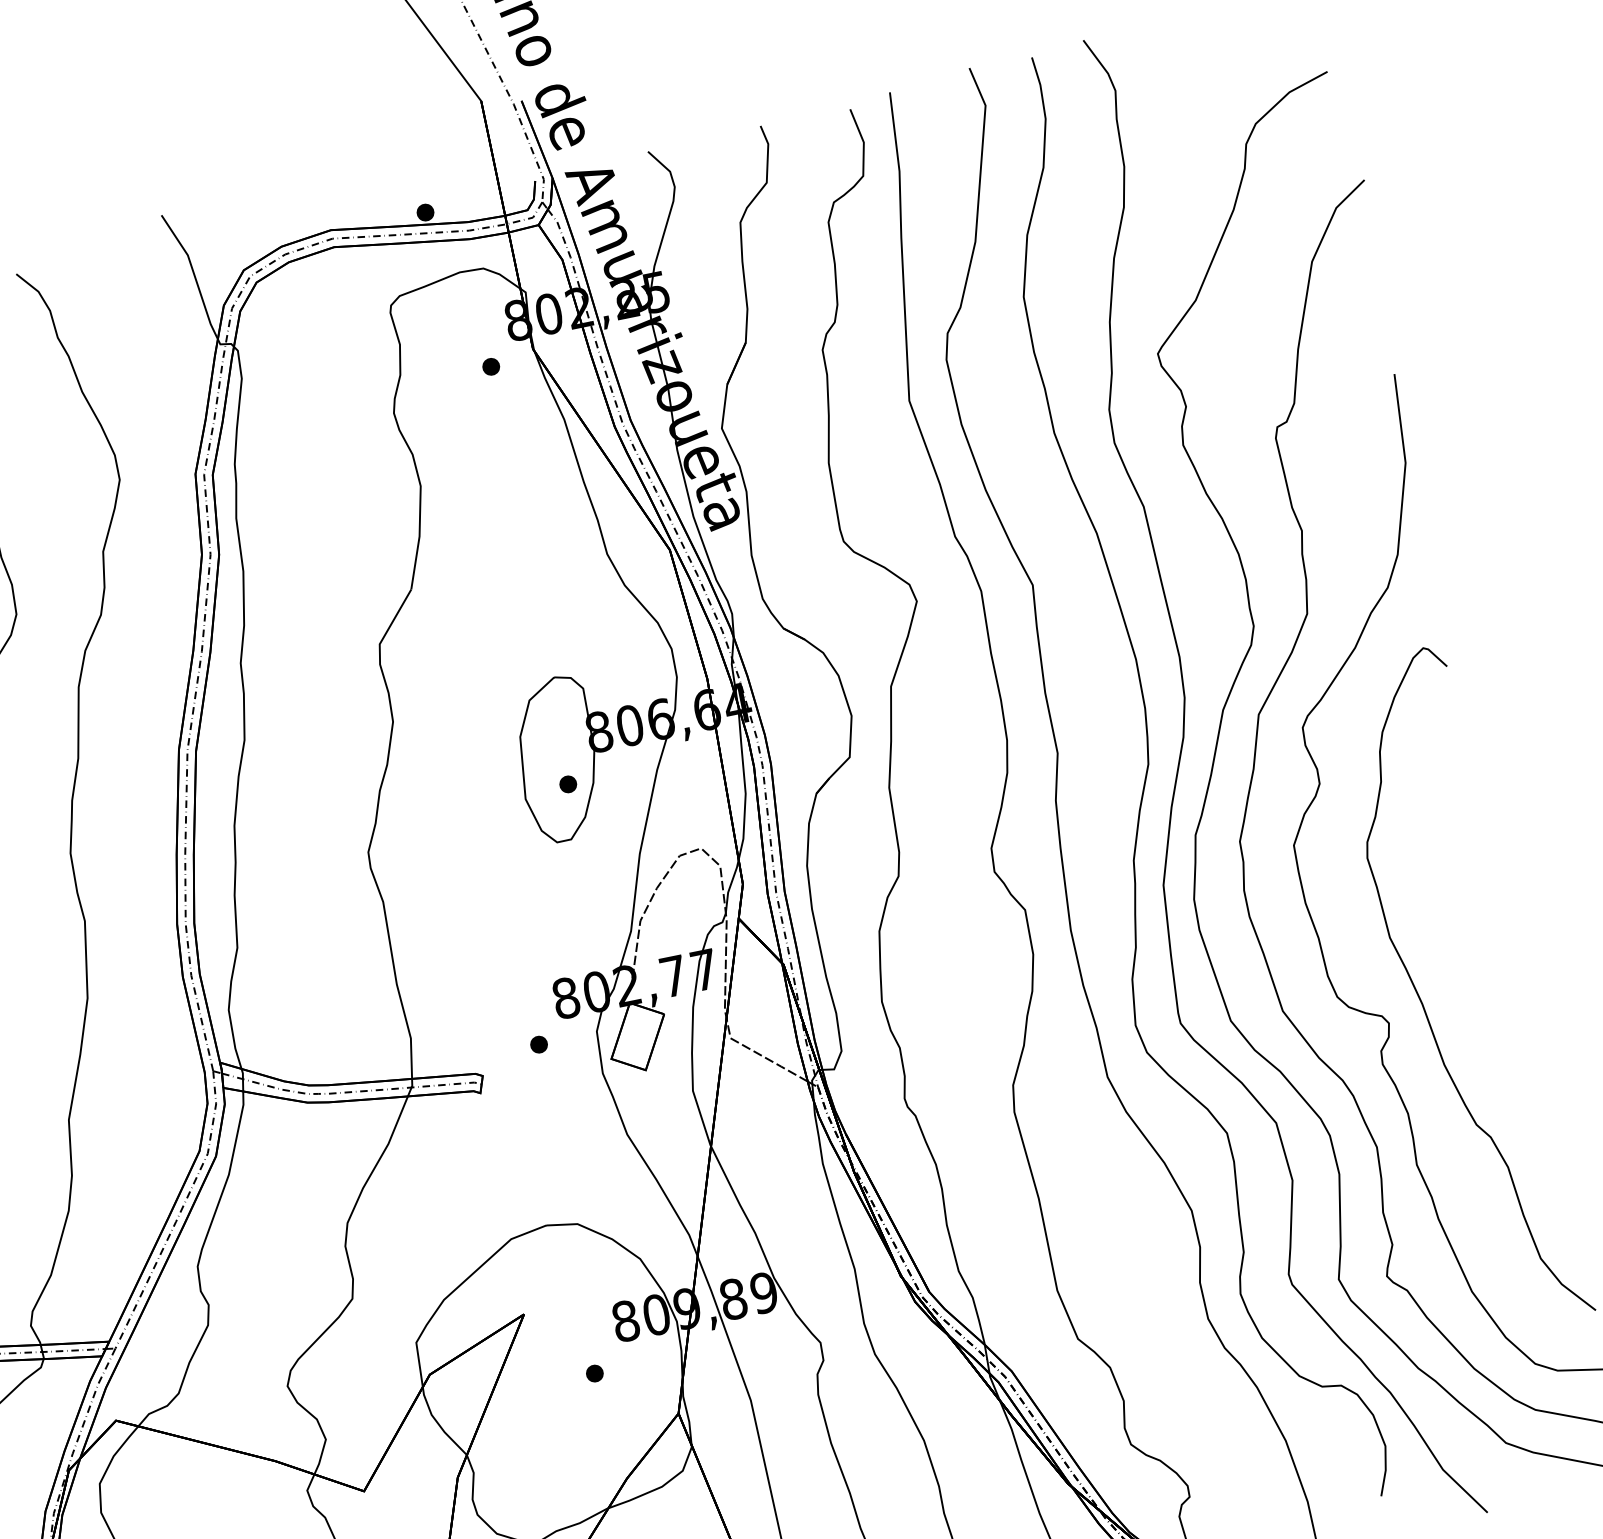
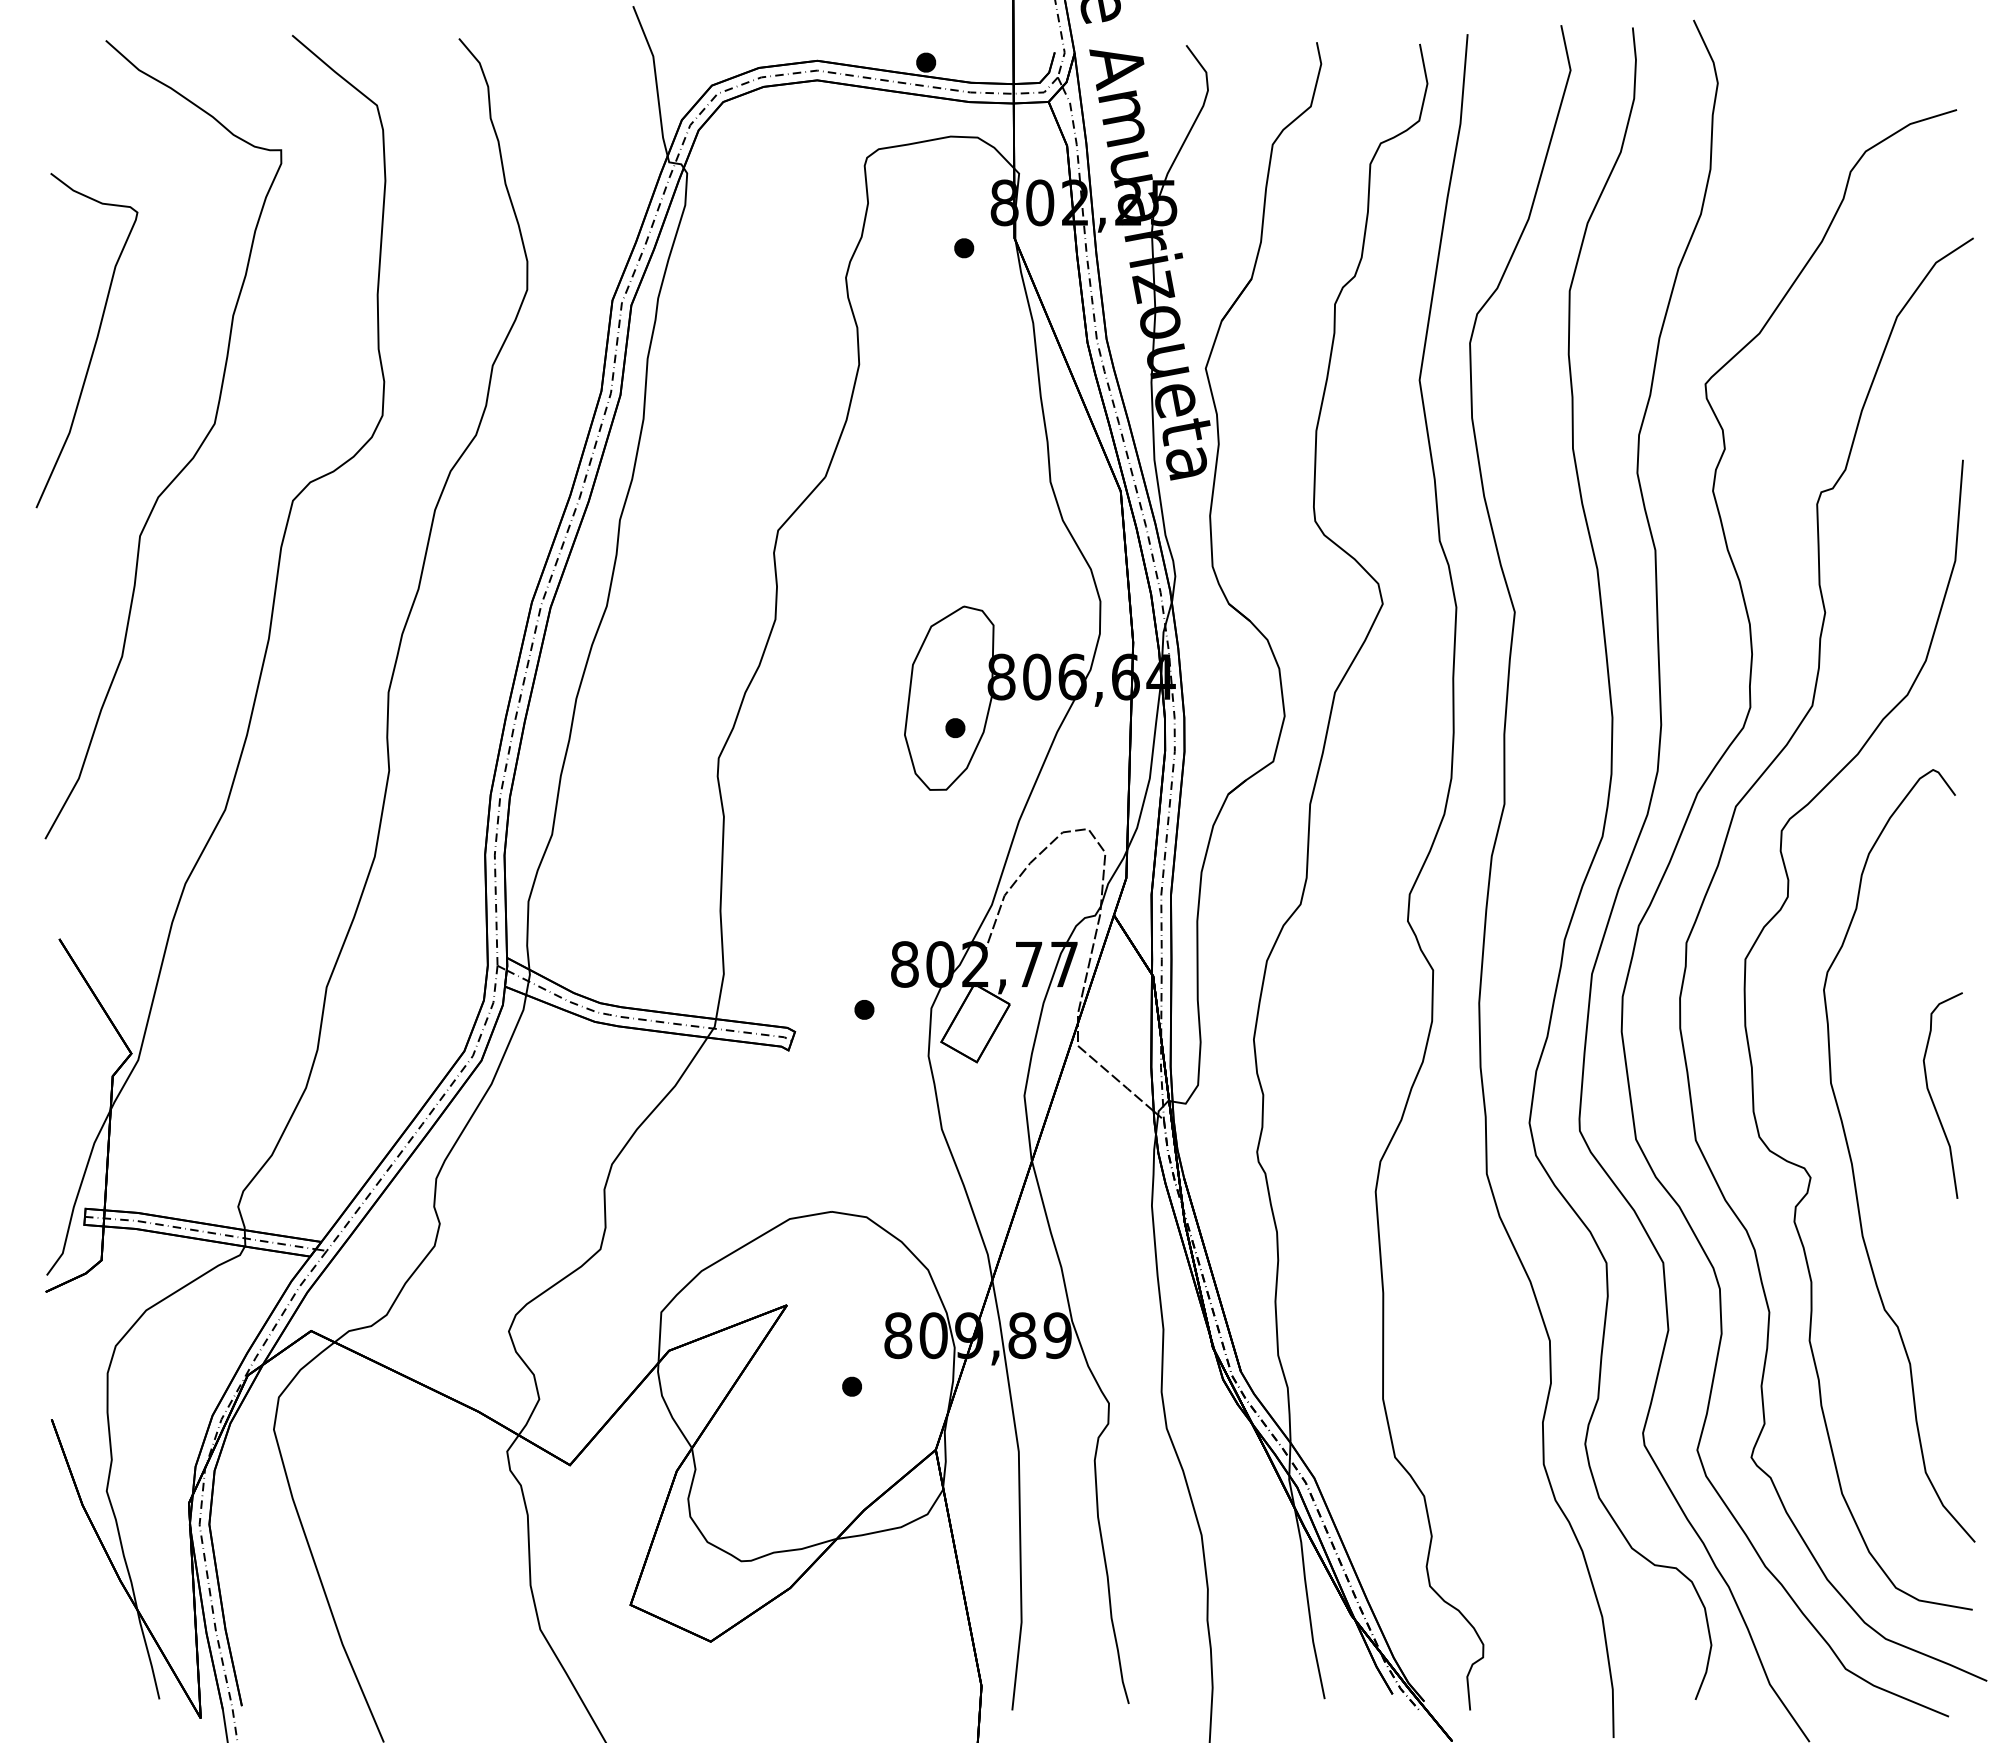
curve: (1481, 934) -> (1933, 1100), added

